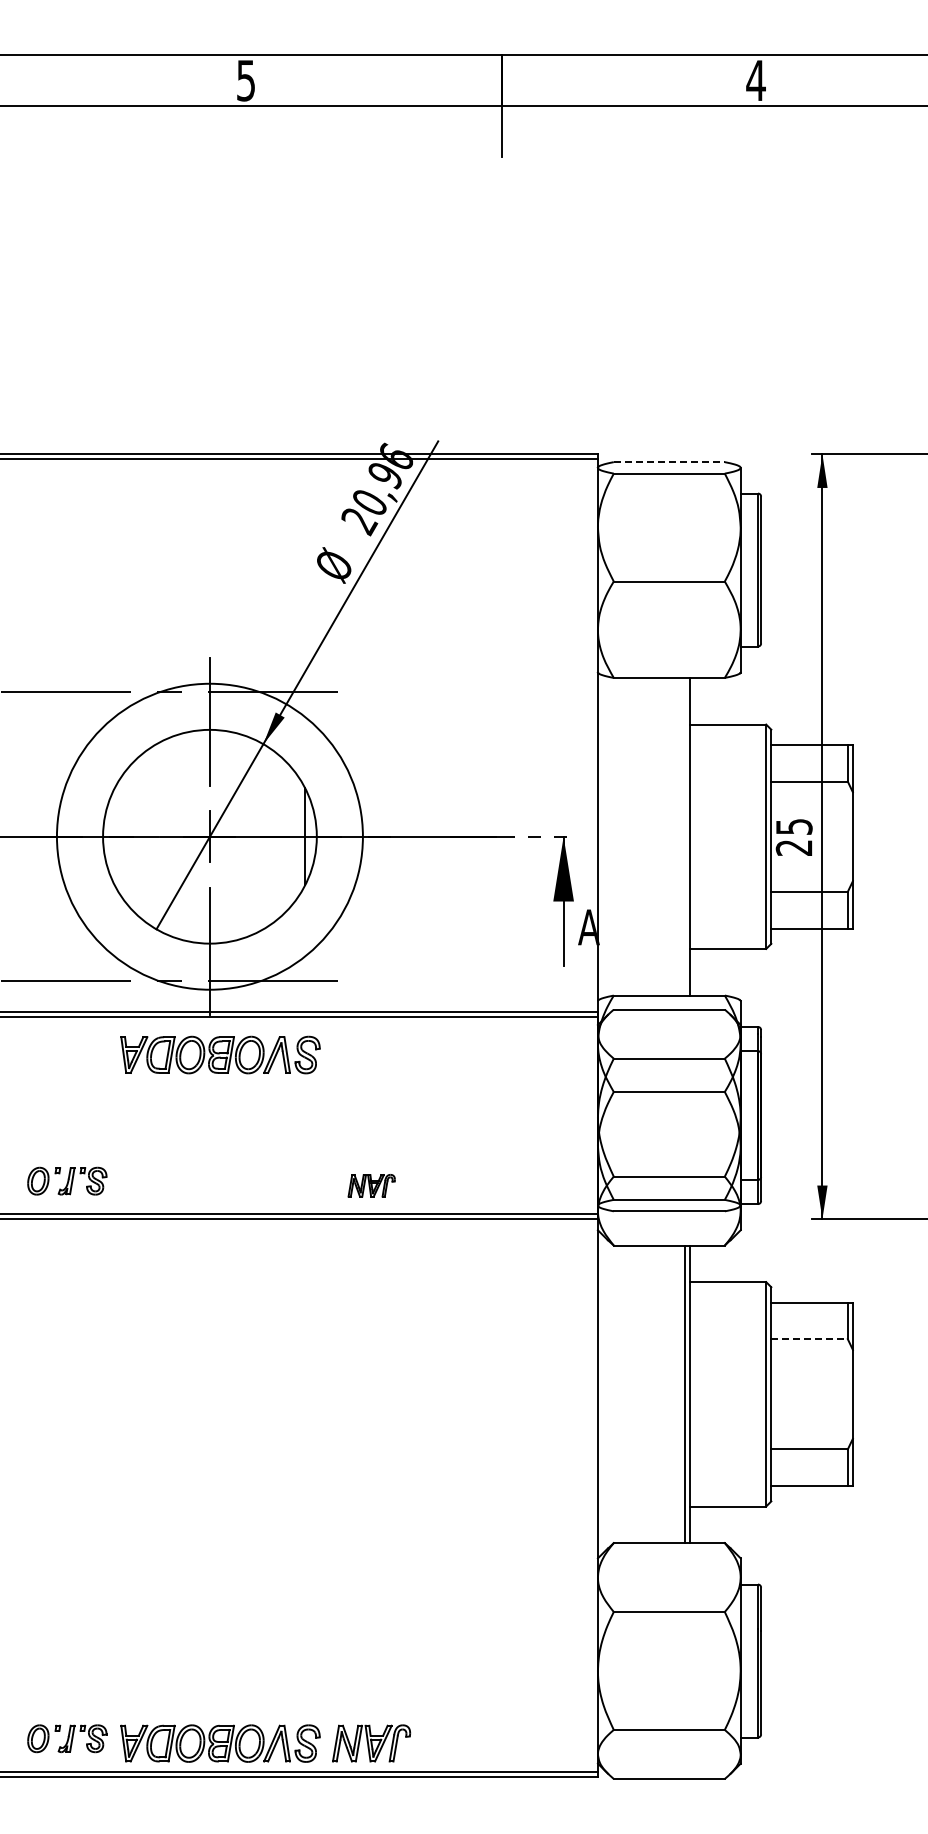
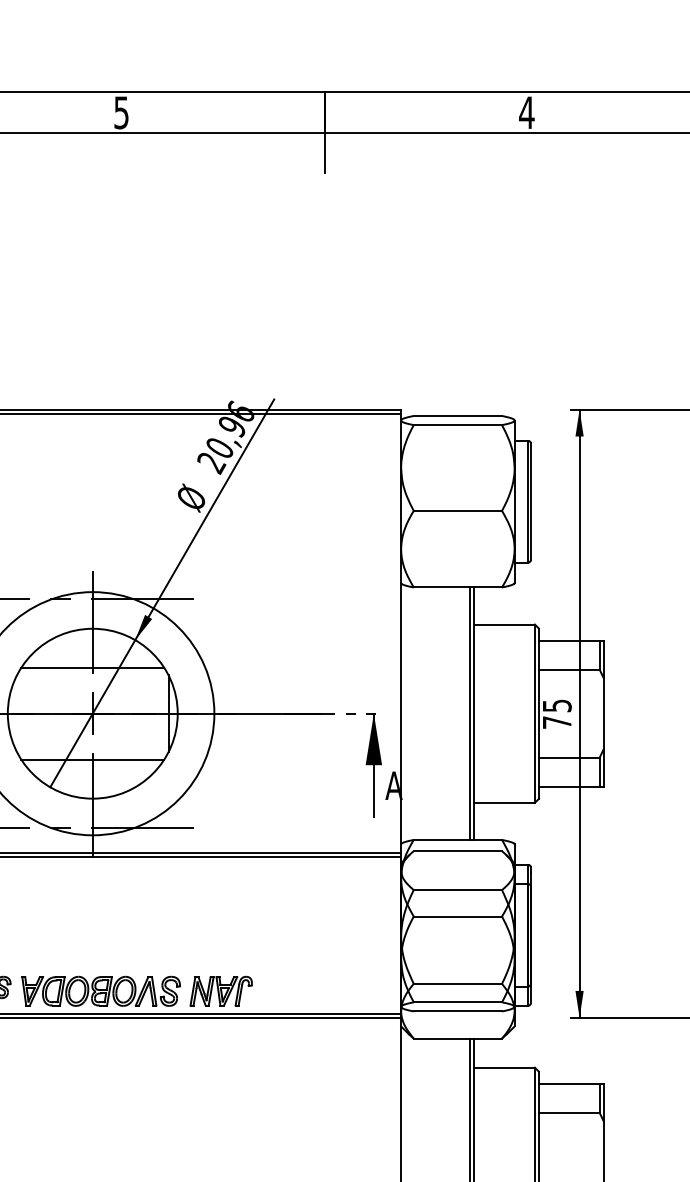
line: (669, 462) -> (458, 416), dashed -> solid
line: (209, 778) -> (92, 667), added
line: (684, 836) -> (469, 713), added
text: (793, 847) -> (556, 722), 25 -> 75
line: (209, 894) -> (92, 759), added
part: (220, 1054) -> (101, 990), moved
part: (371, 1185) -> (221, 990), size x1.67
line: (810, 1339) -> (570, 1113), dashed -> solid

